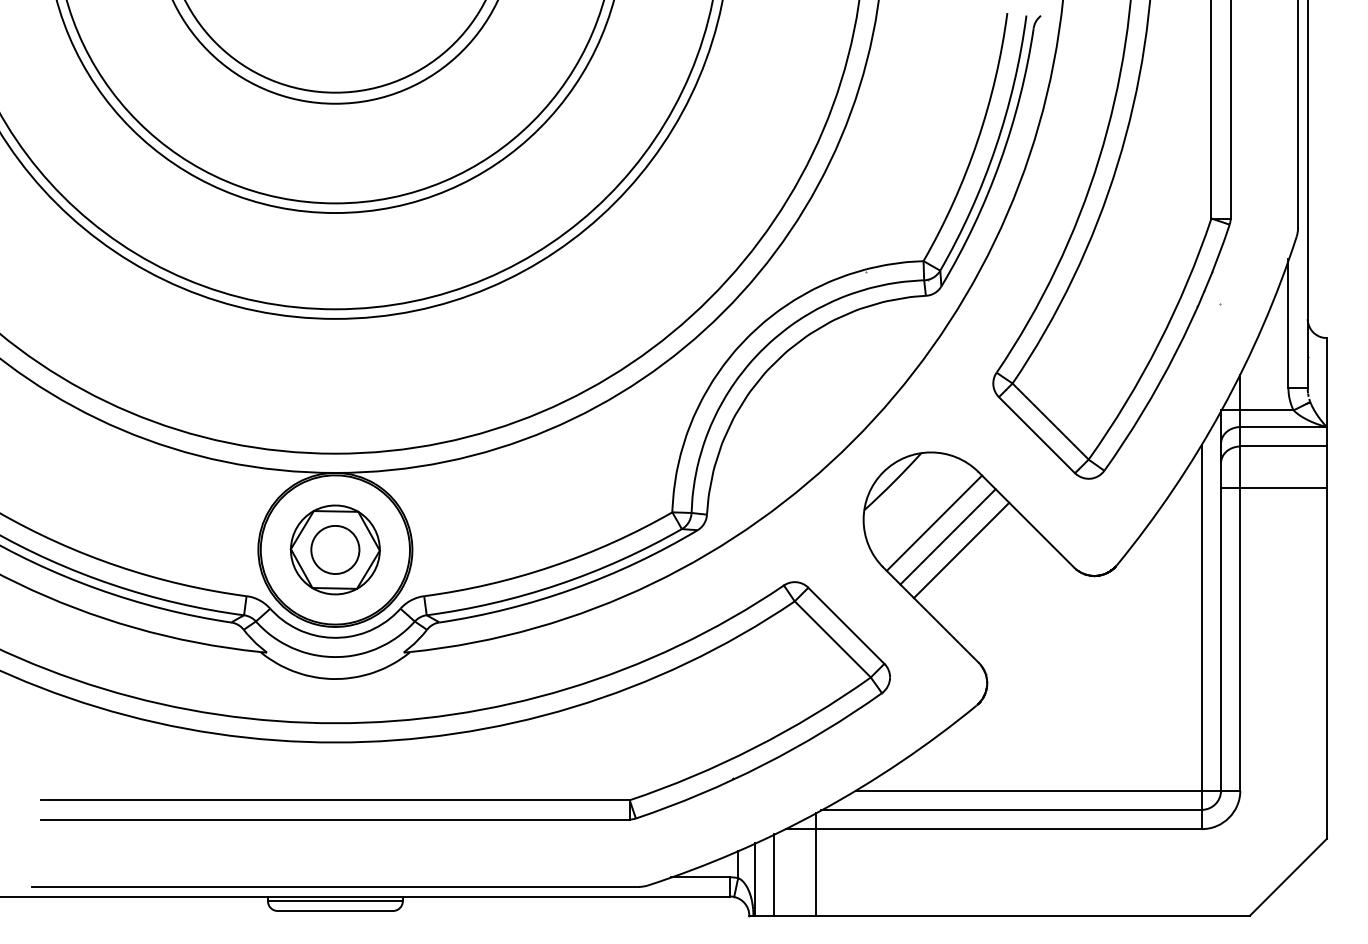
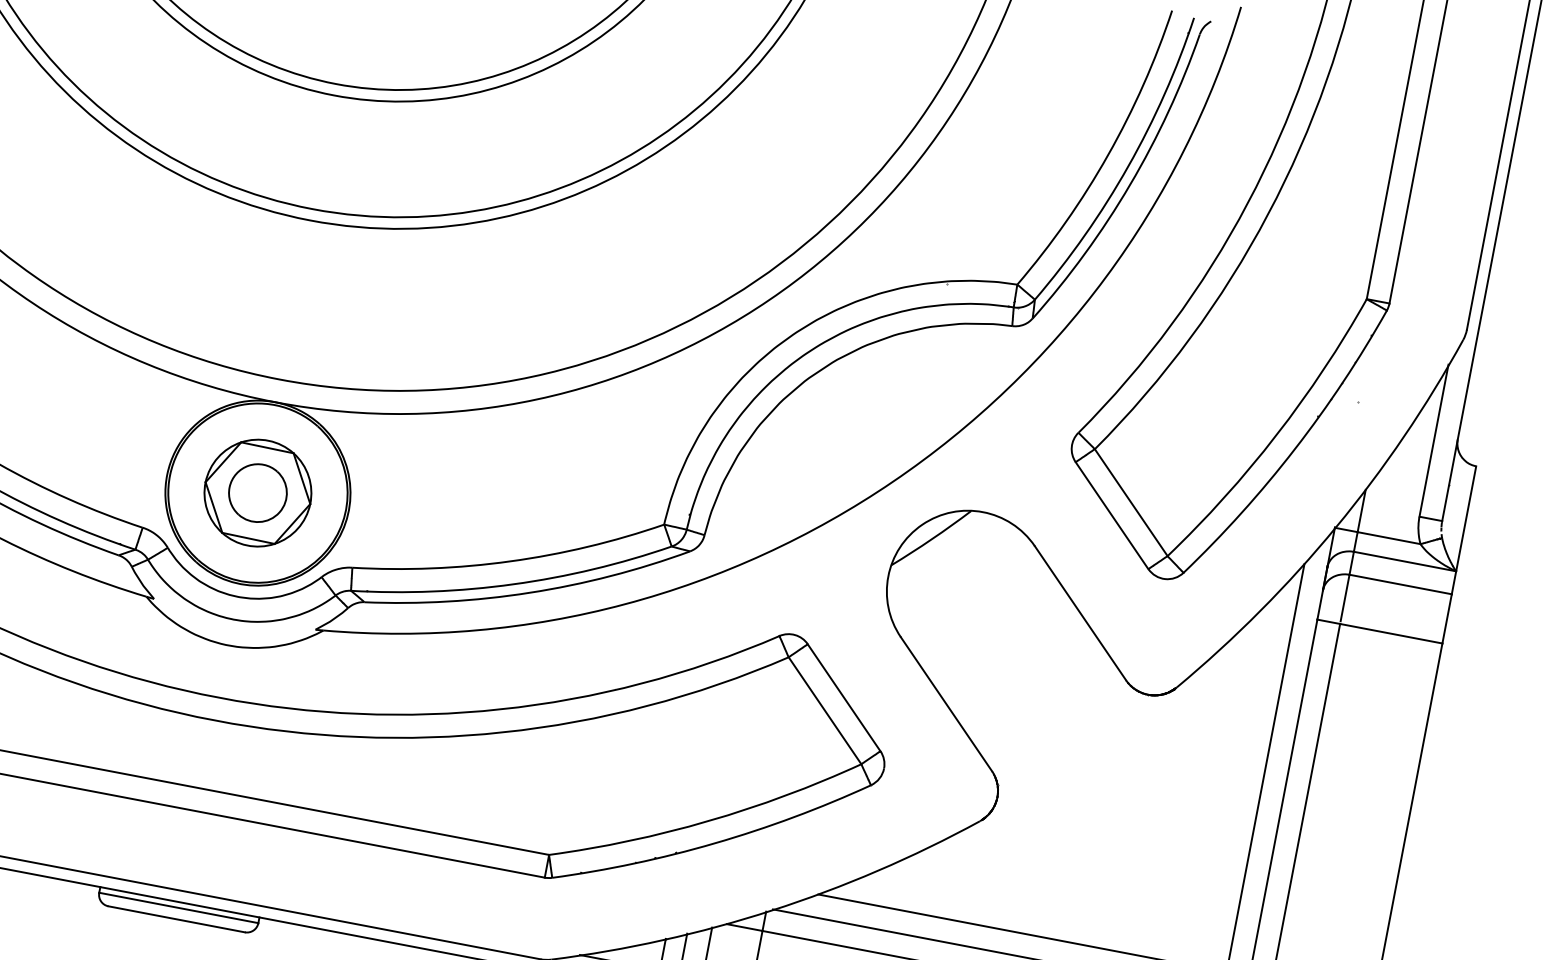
line: (934, 522) -> (971, 595), removed
line: (947, 536) -> (983, 615), removed
line: (961, 550) -> (996, 634), removed

